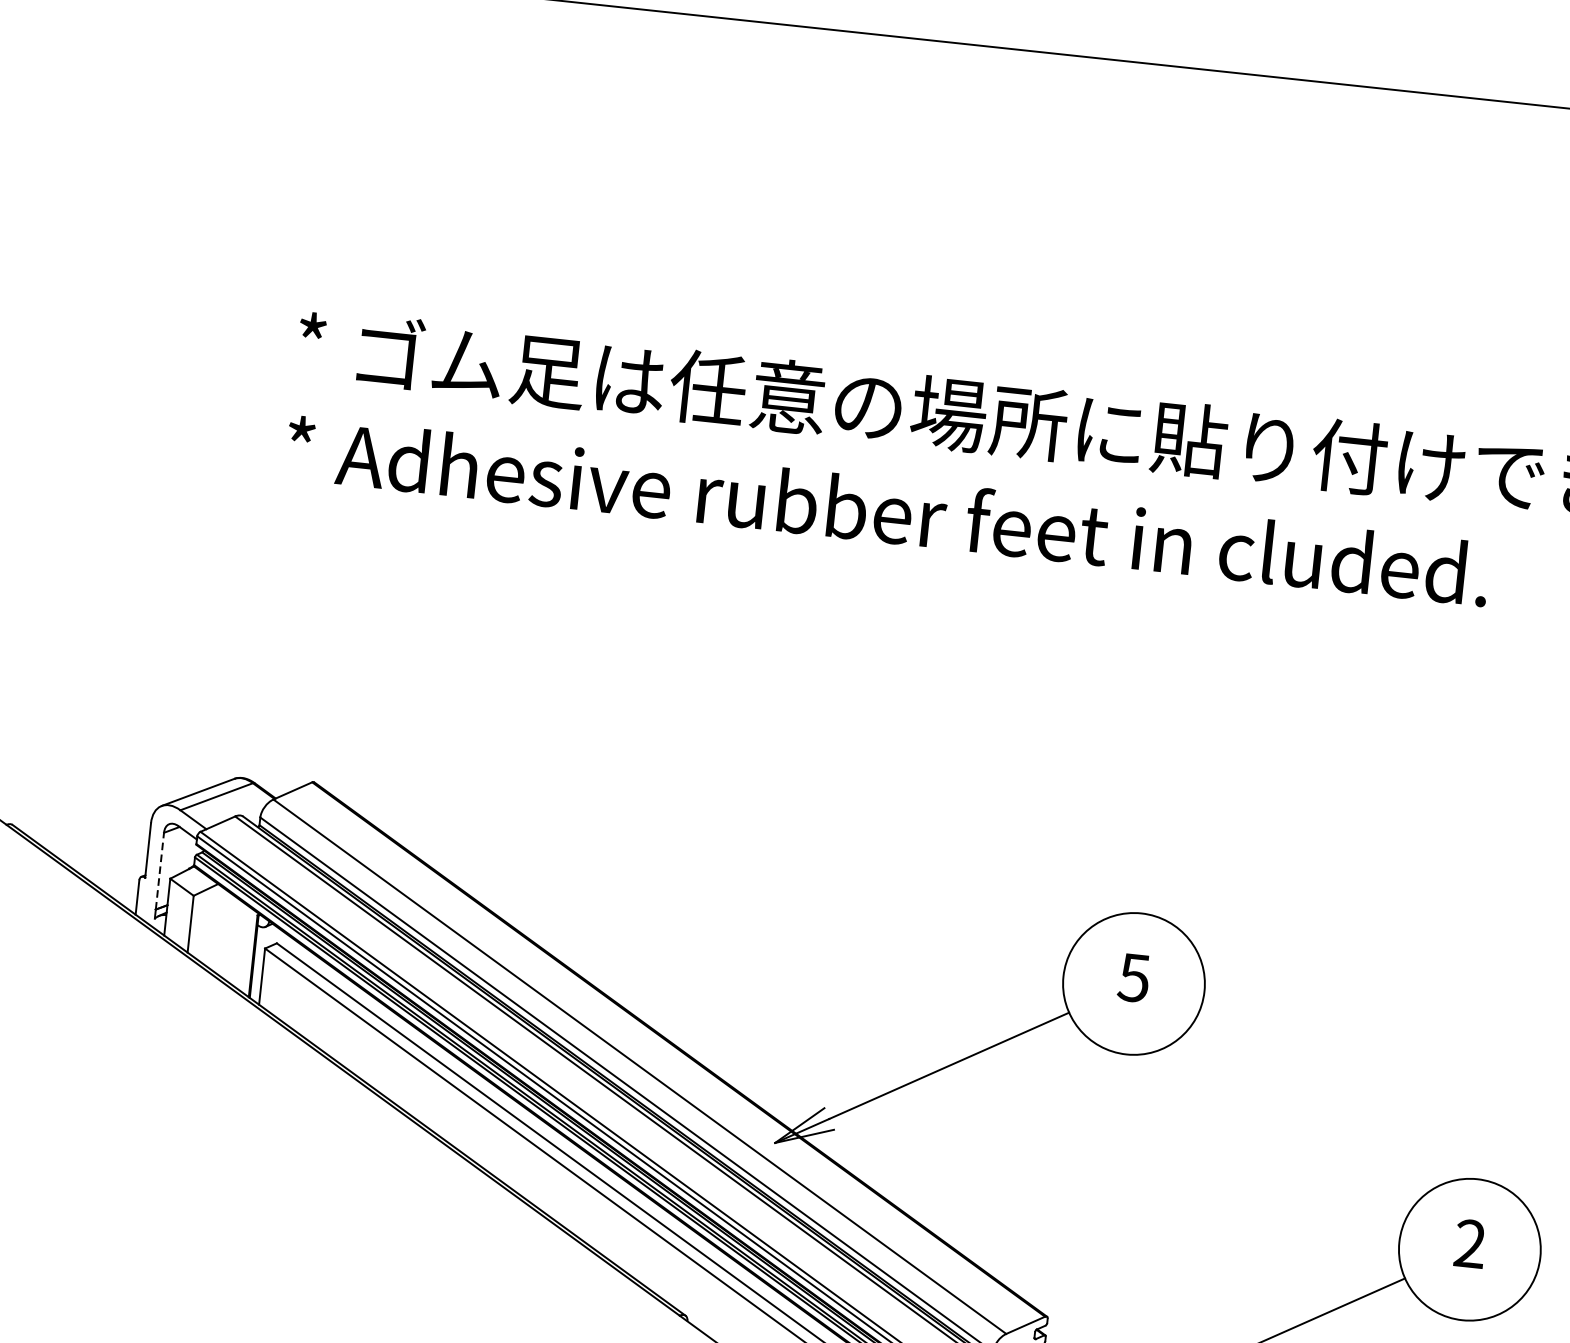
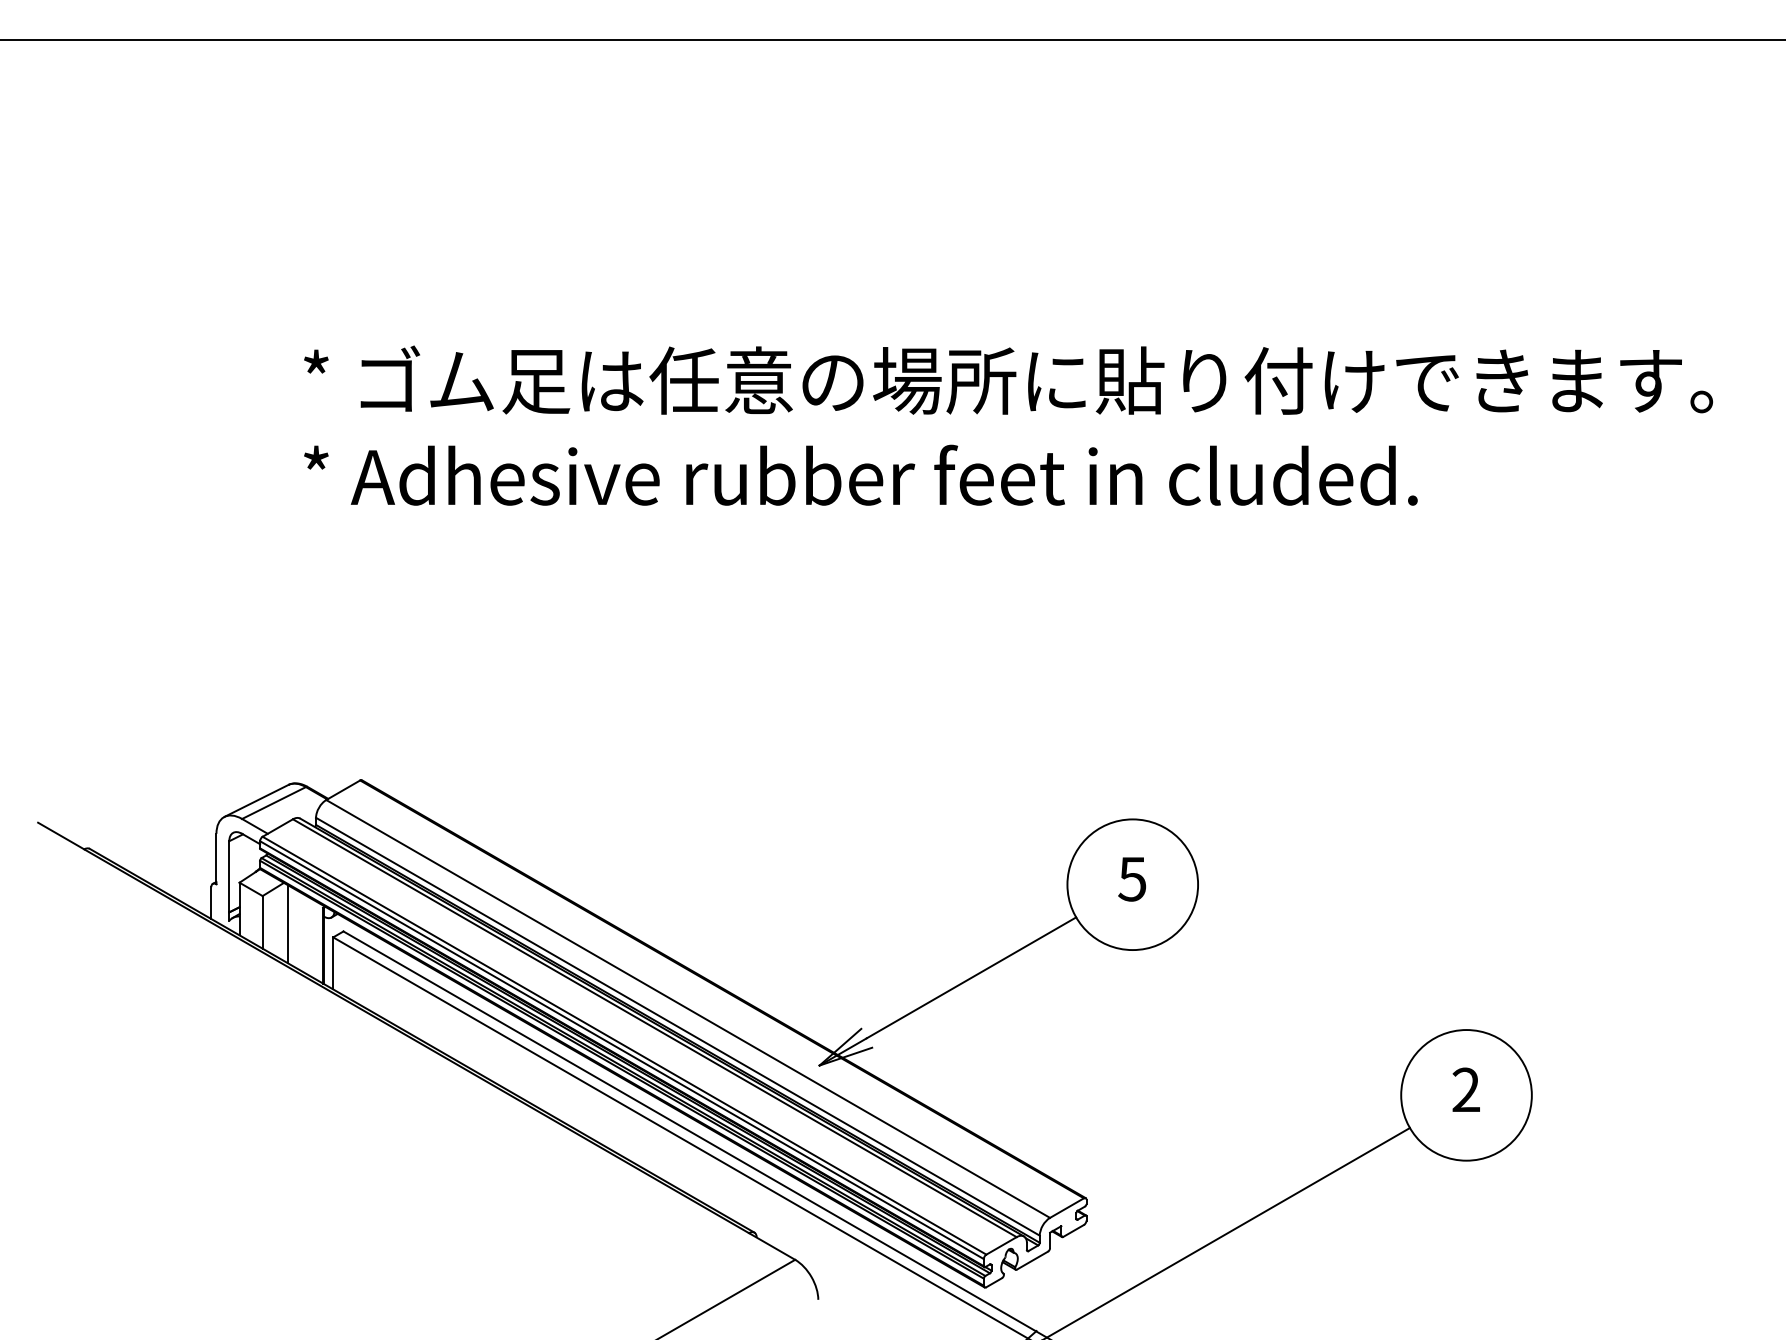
line: (160, 870) -> (229, 876), dashed -> solid
line: (218, 929) -> (288, 924), added

